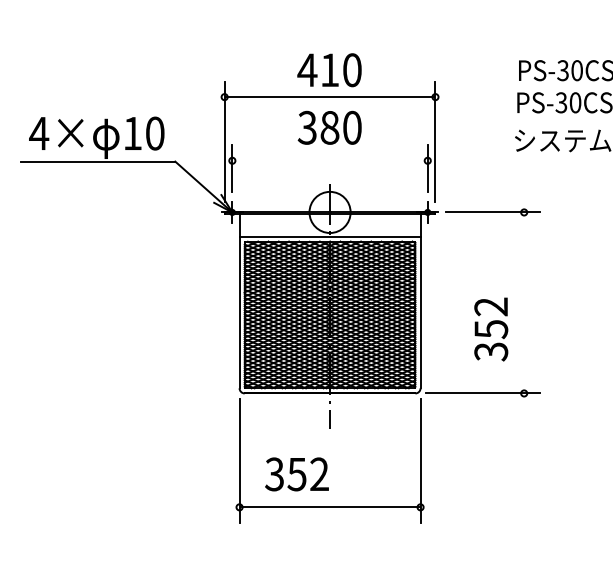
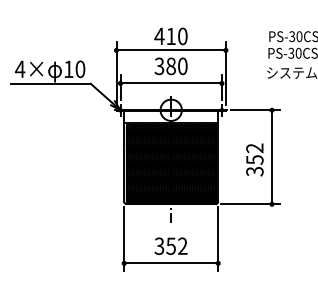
line: (330, 160) -> (171, 83), added
line: (525, 301) -> (272, 156), added
text: (490, 328) -> (254, 159), moved
text: (295, 472) -> (170, 245), moved

